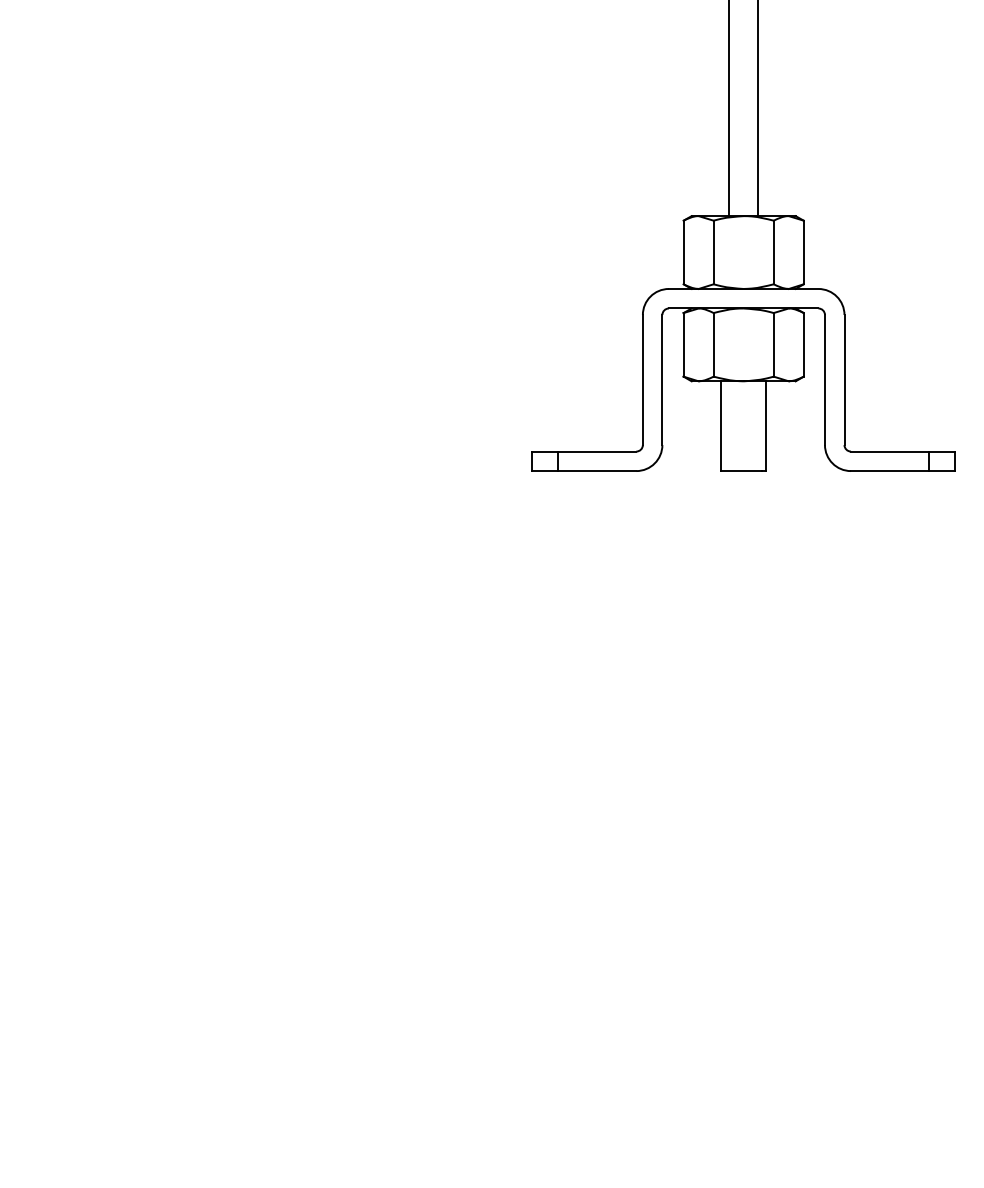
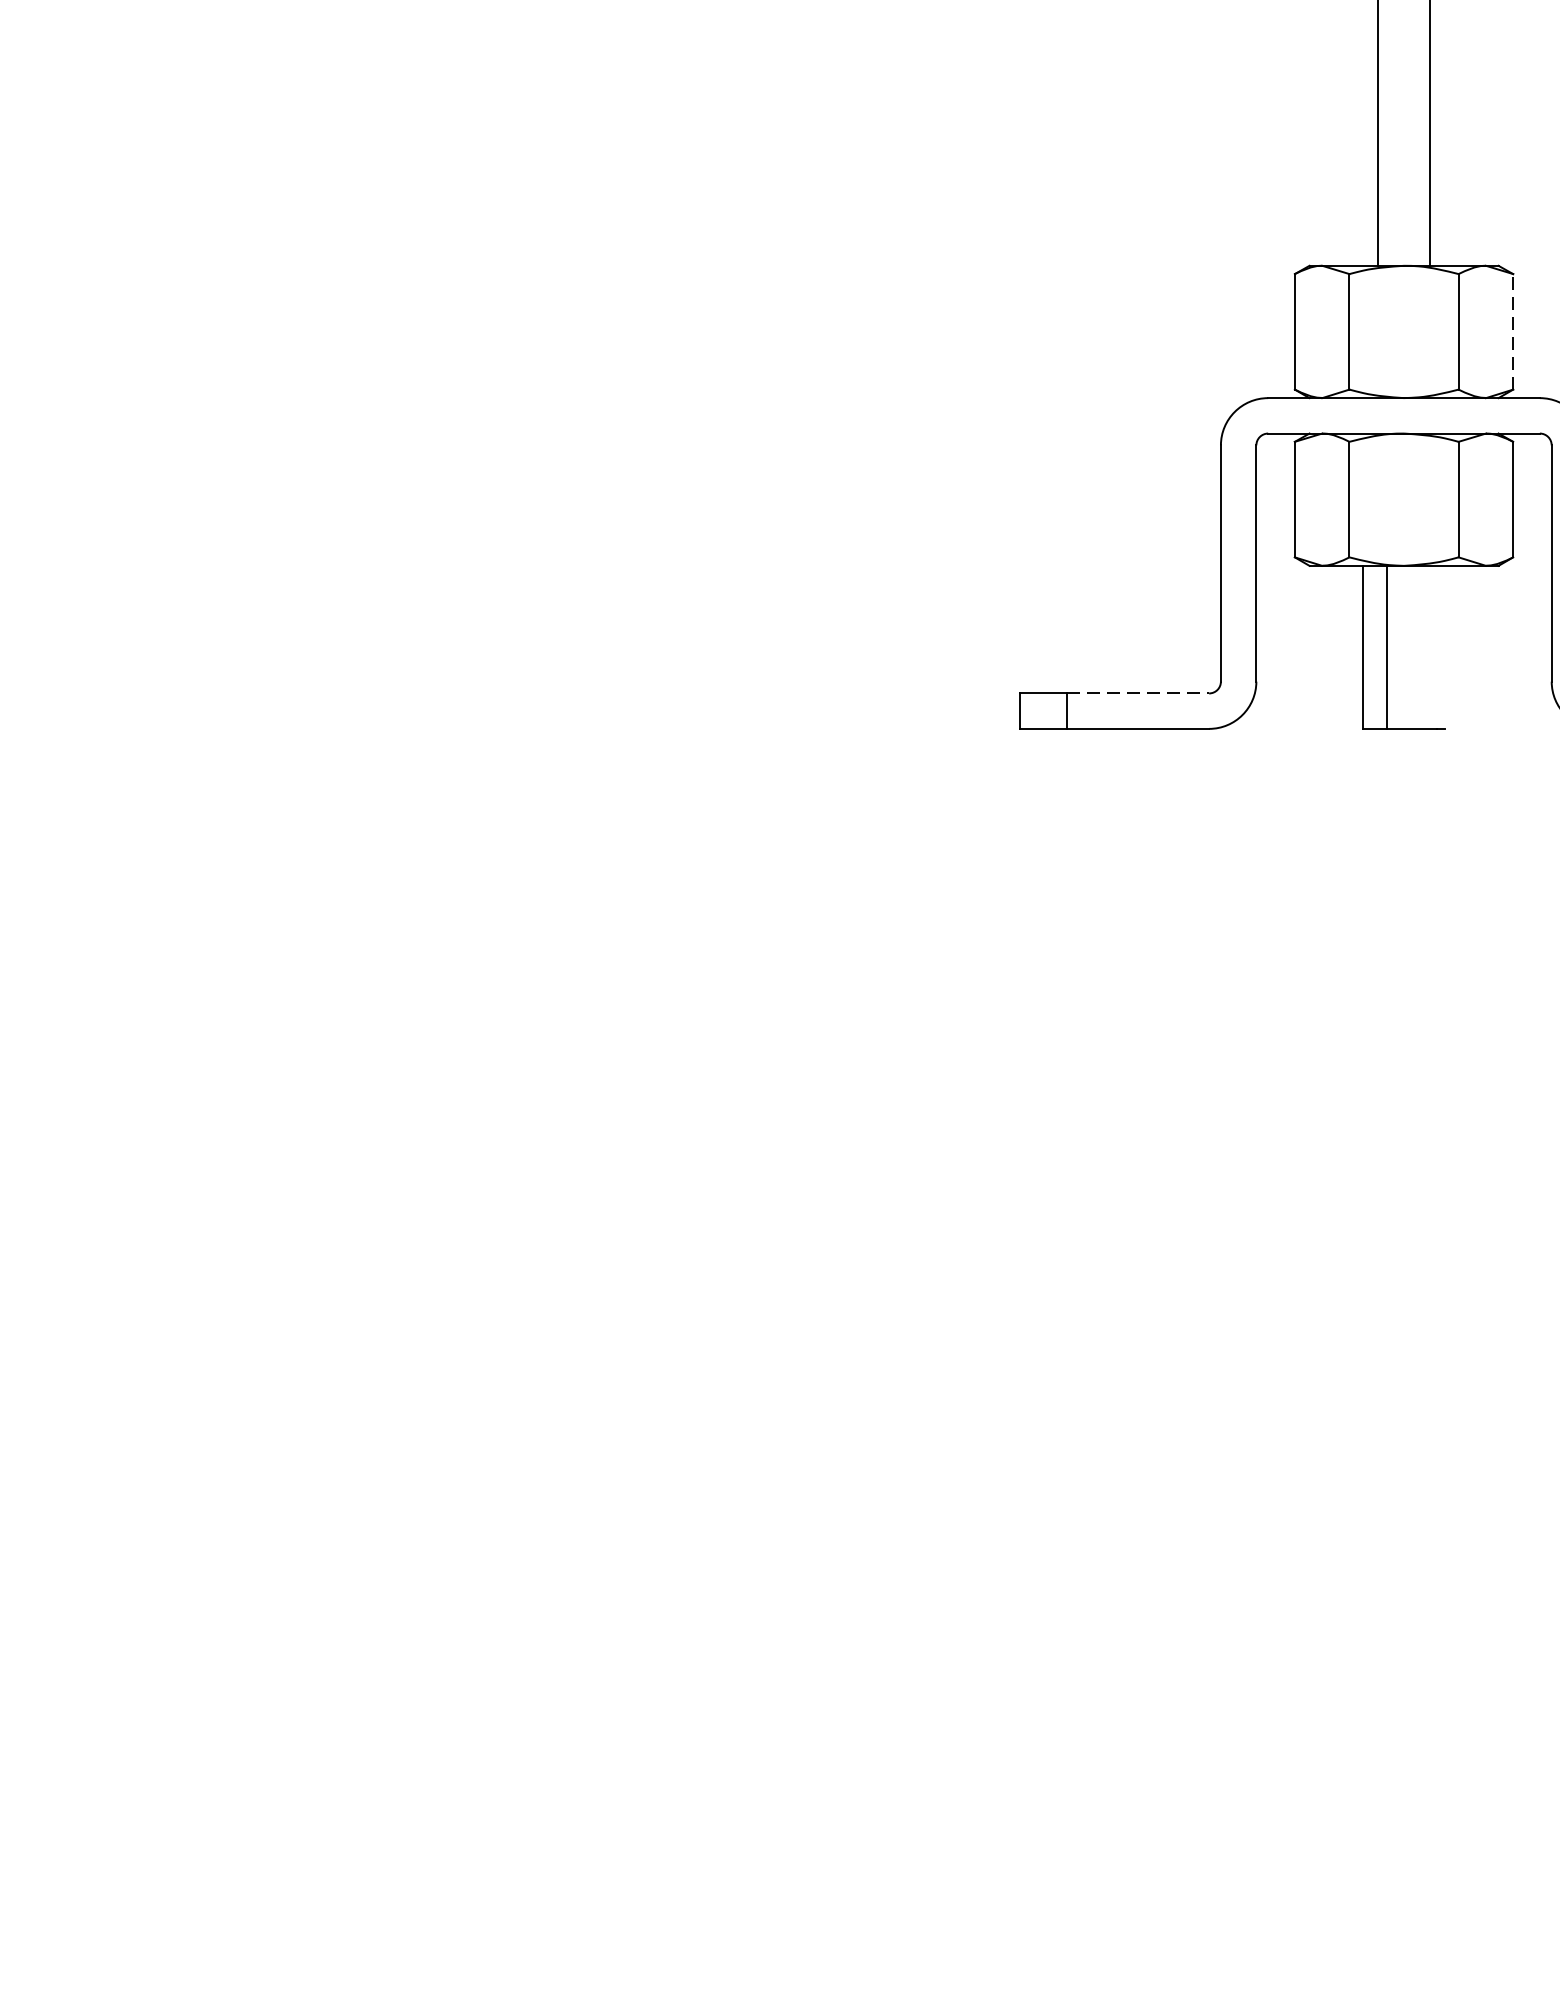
line: (803, 252) -> (1512, 331), solid -> dashed
line: (766, 426) -> (1387, 647), moved
line: (597, 451) -> (1138, 693), solid -> dashed

